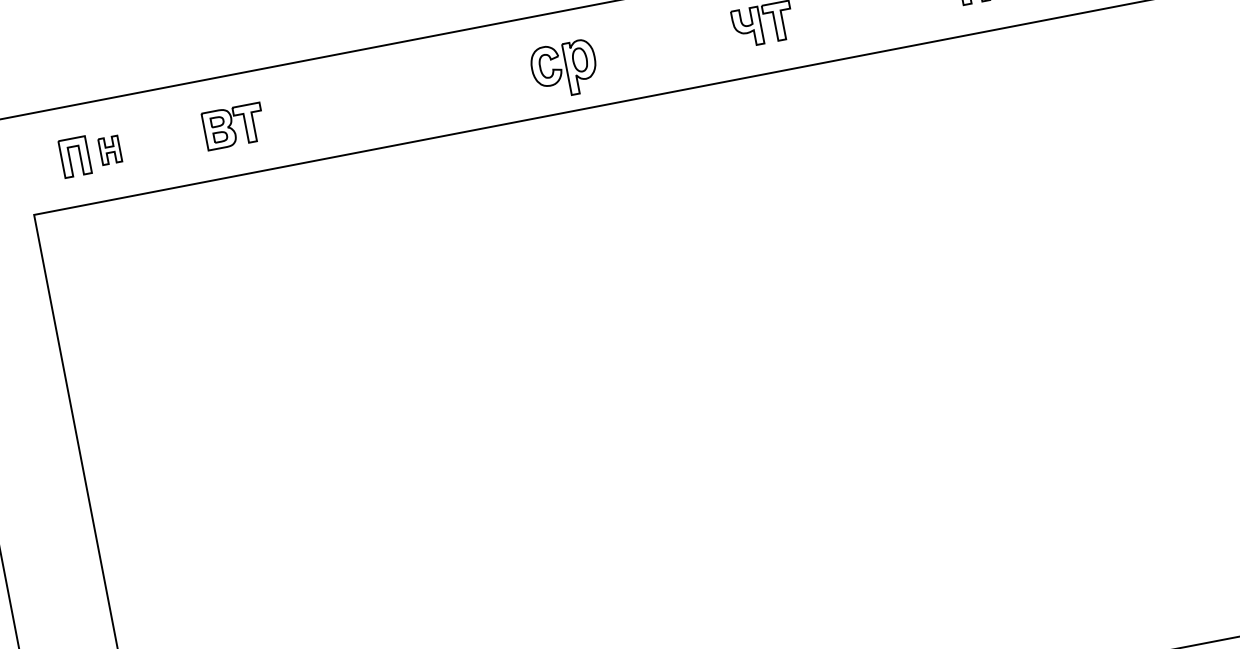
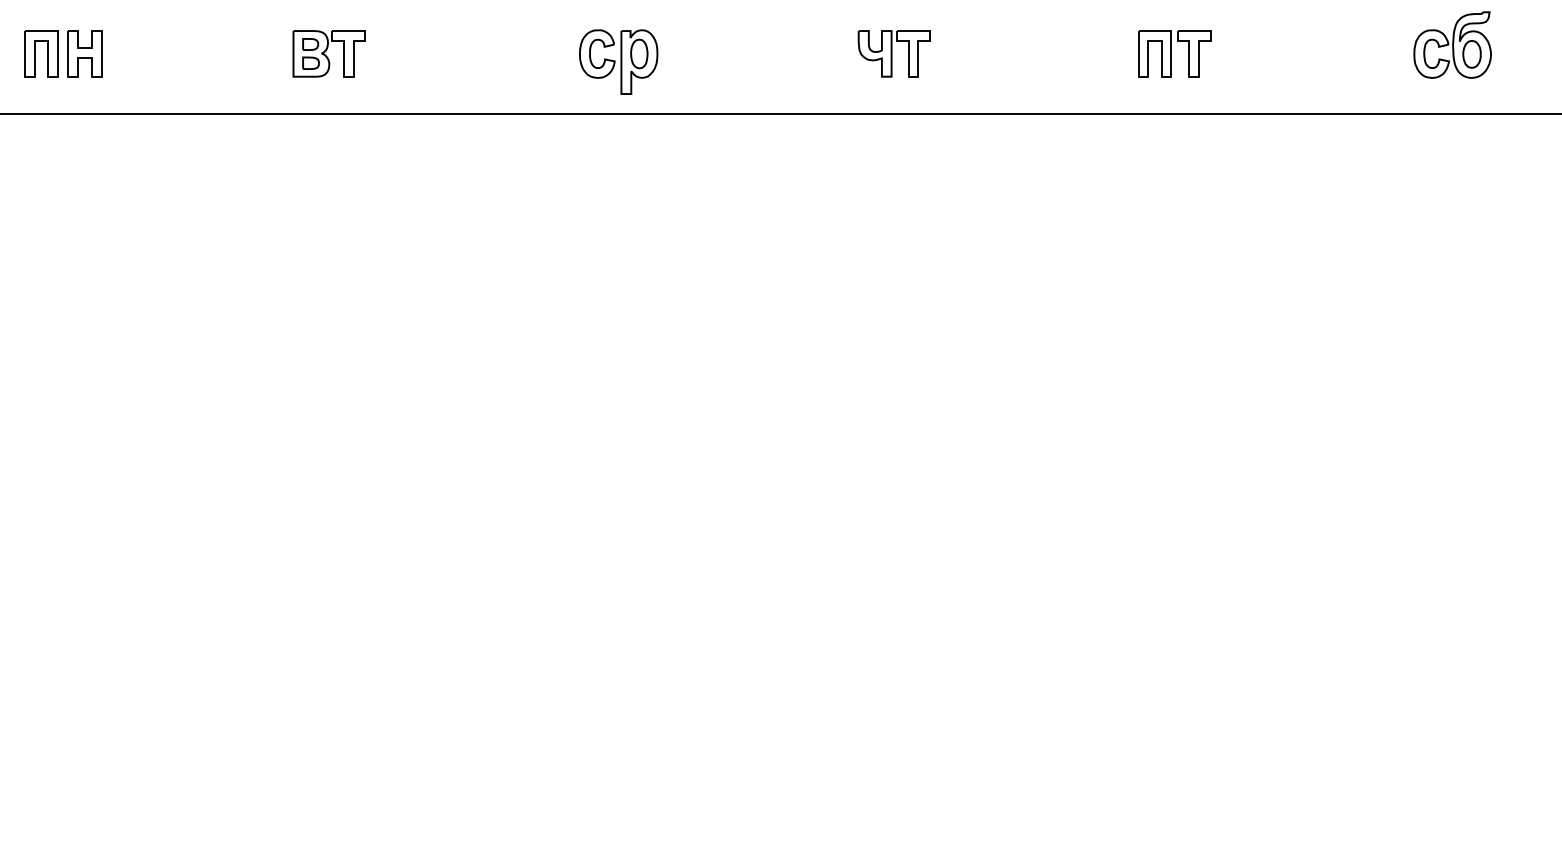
part: (564, 69) -> (618, 61), moved
part: (233, 126) -> (328, 53), moved
part: (109, 150) -> (84, 53), size x1.43

